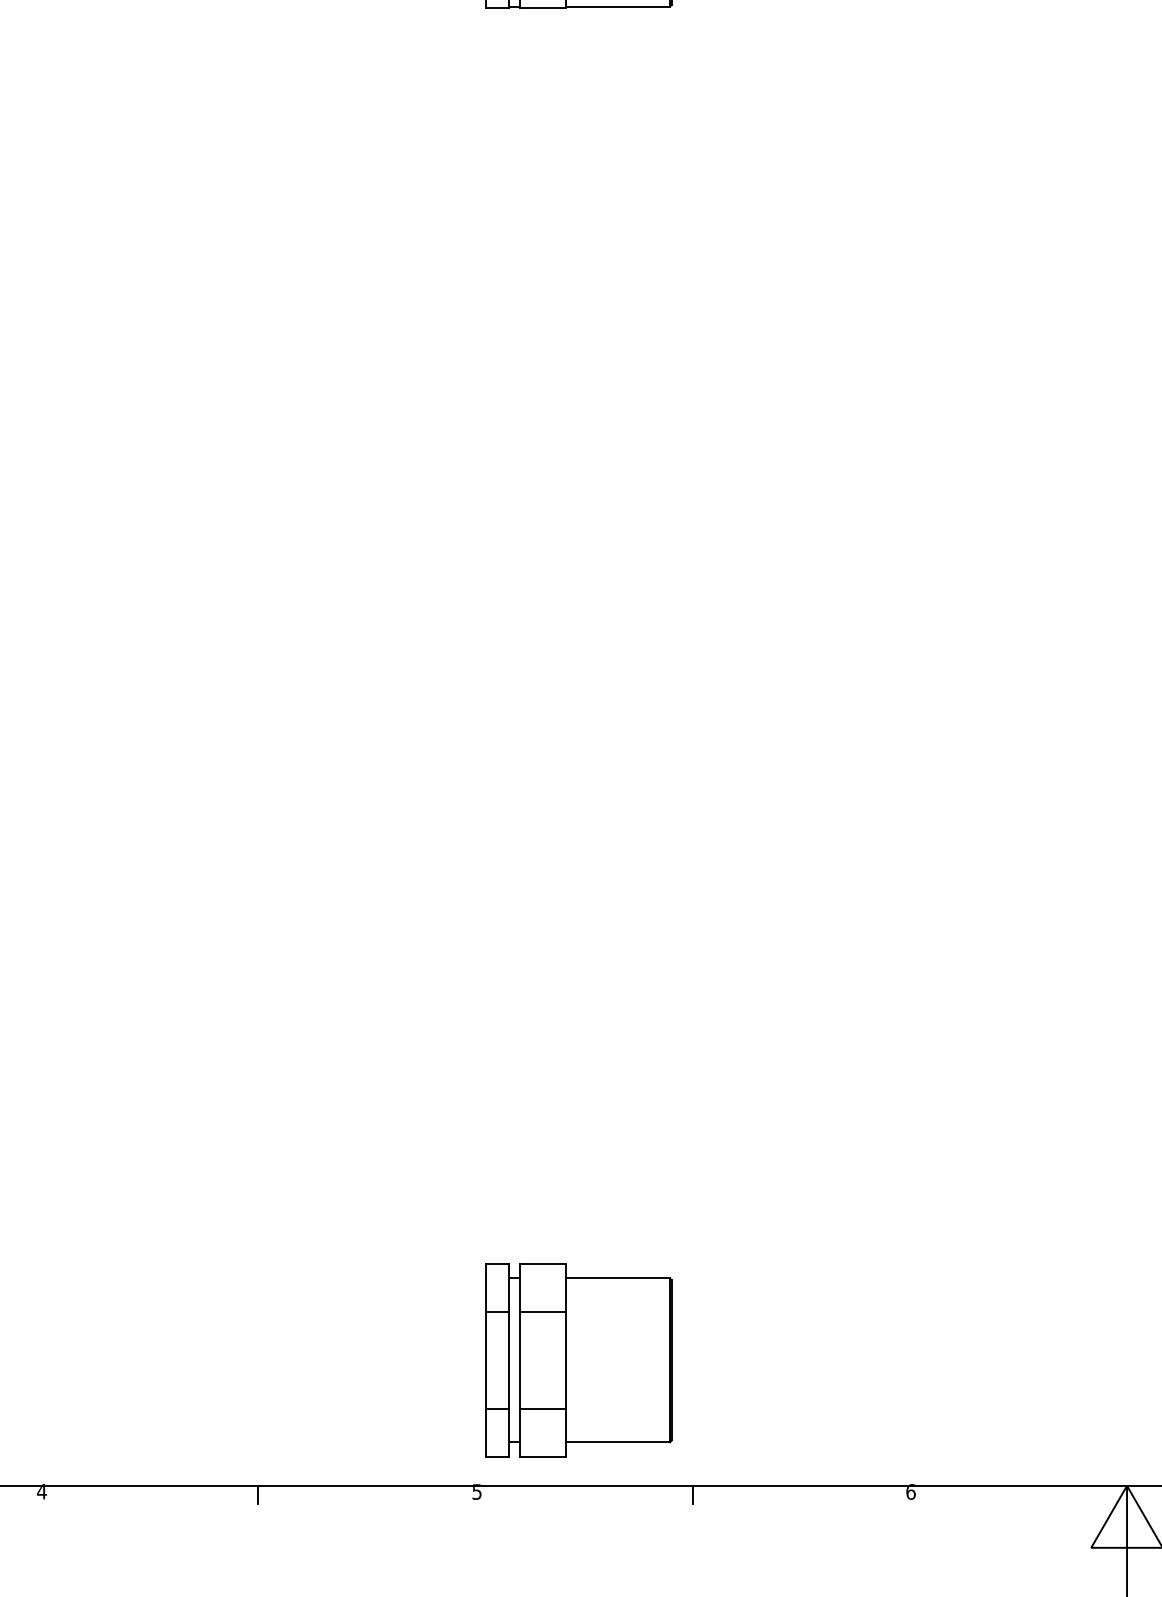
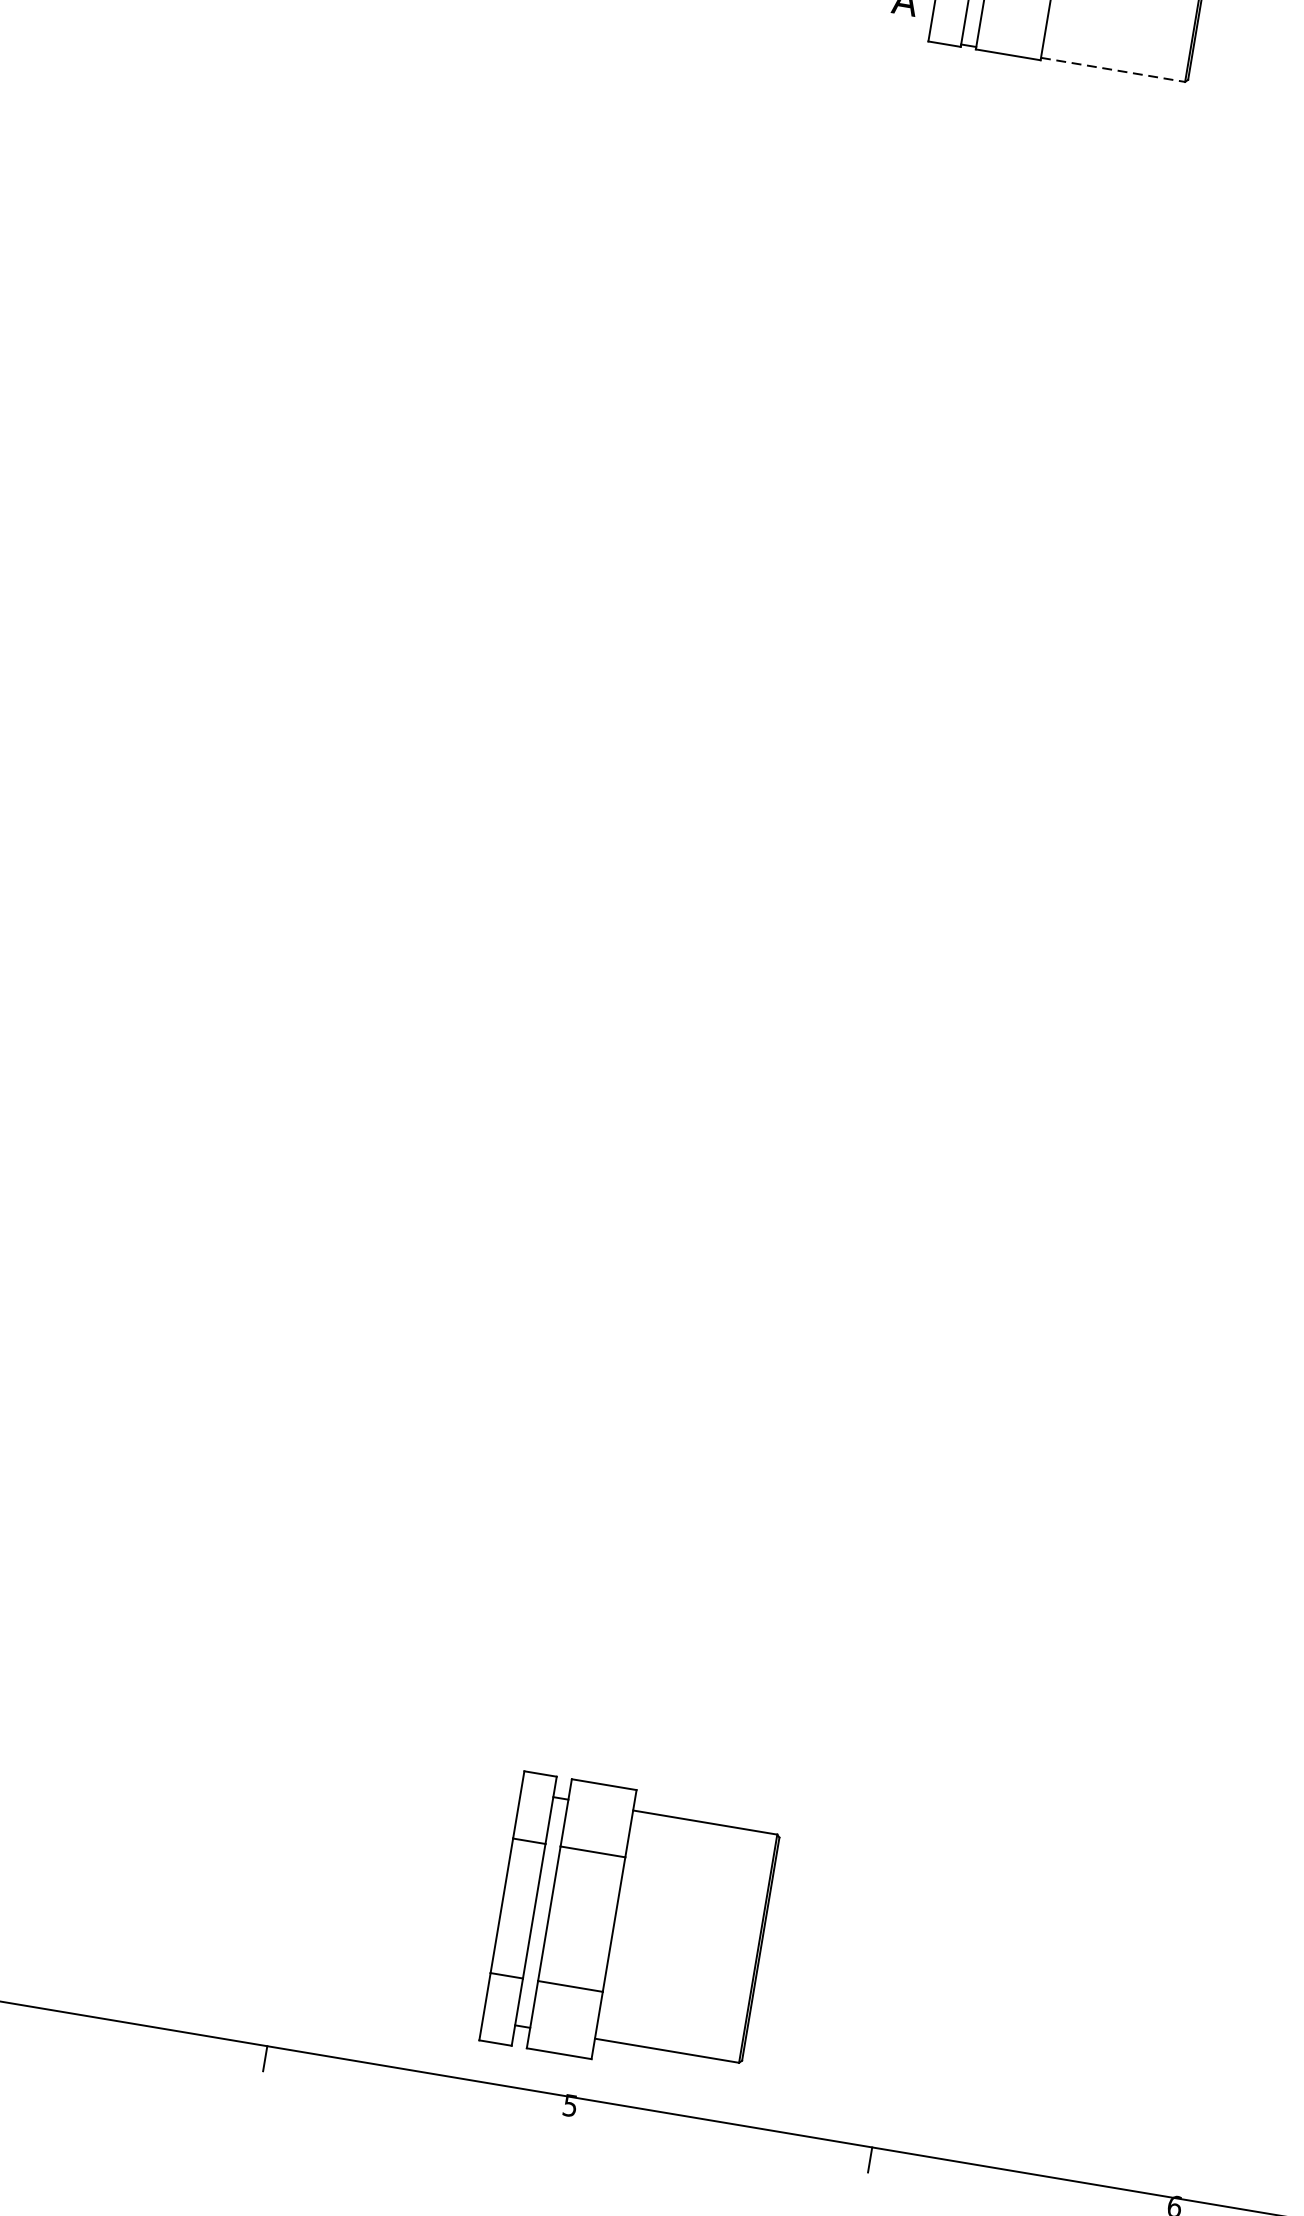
line: (618, 6) -> (1113, 69), solid -> dashed
part: (578, 1360) -> (630, 1927), moved

